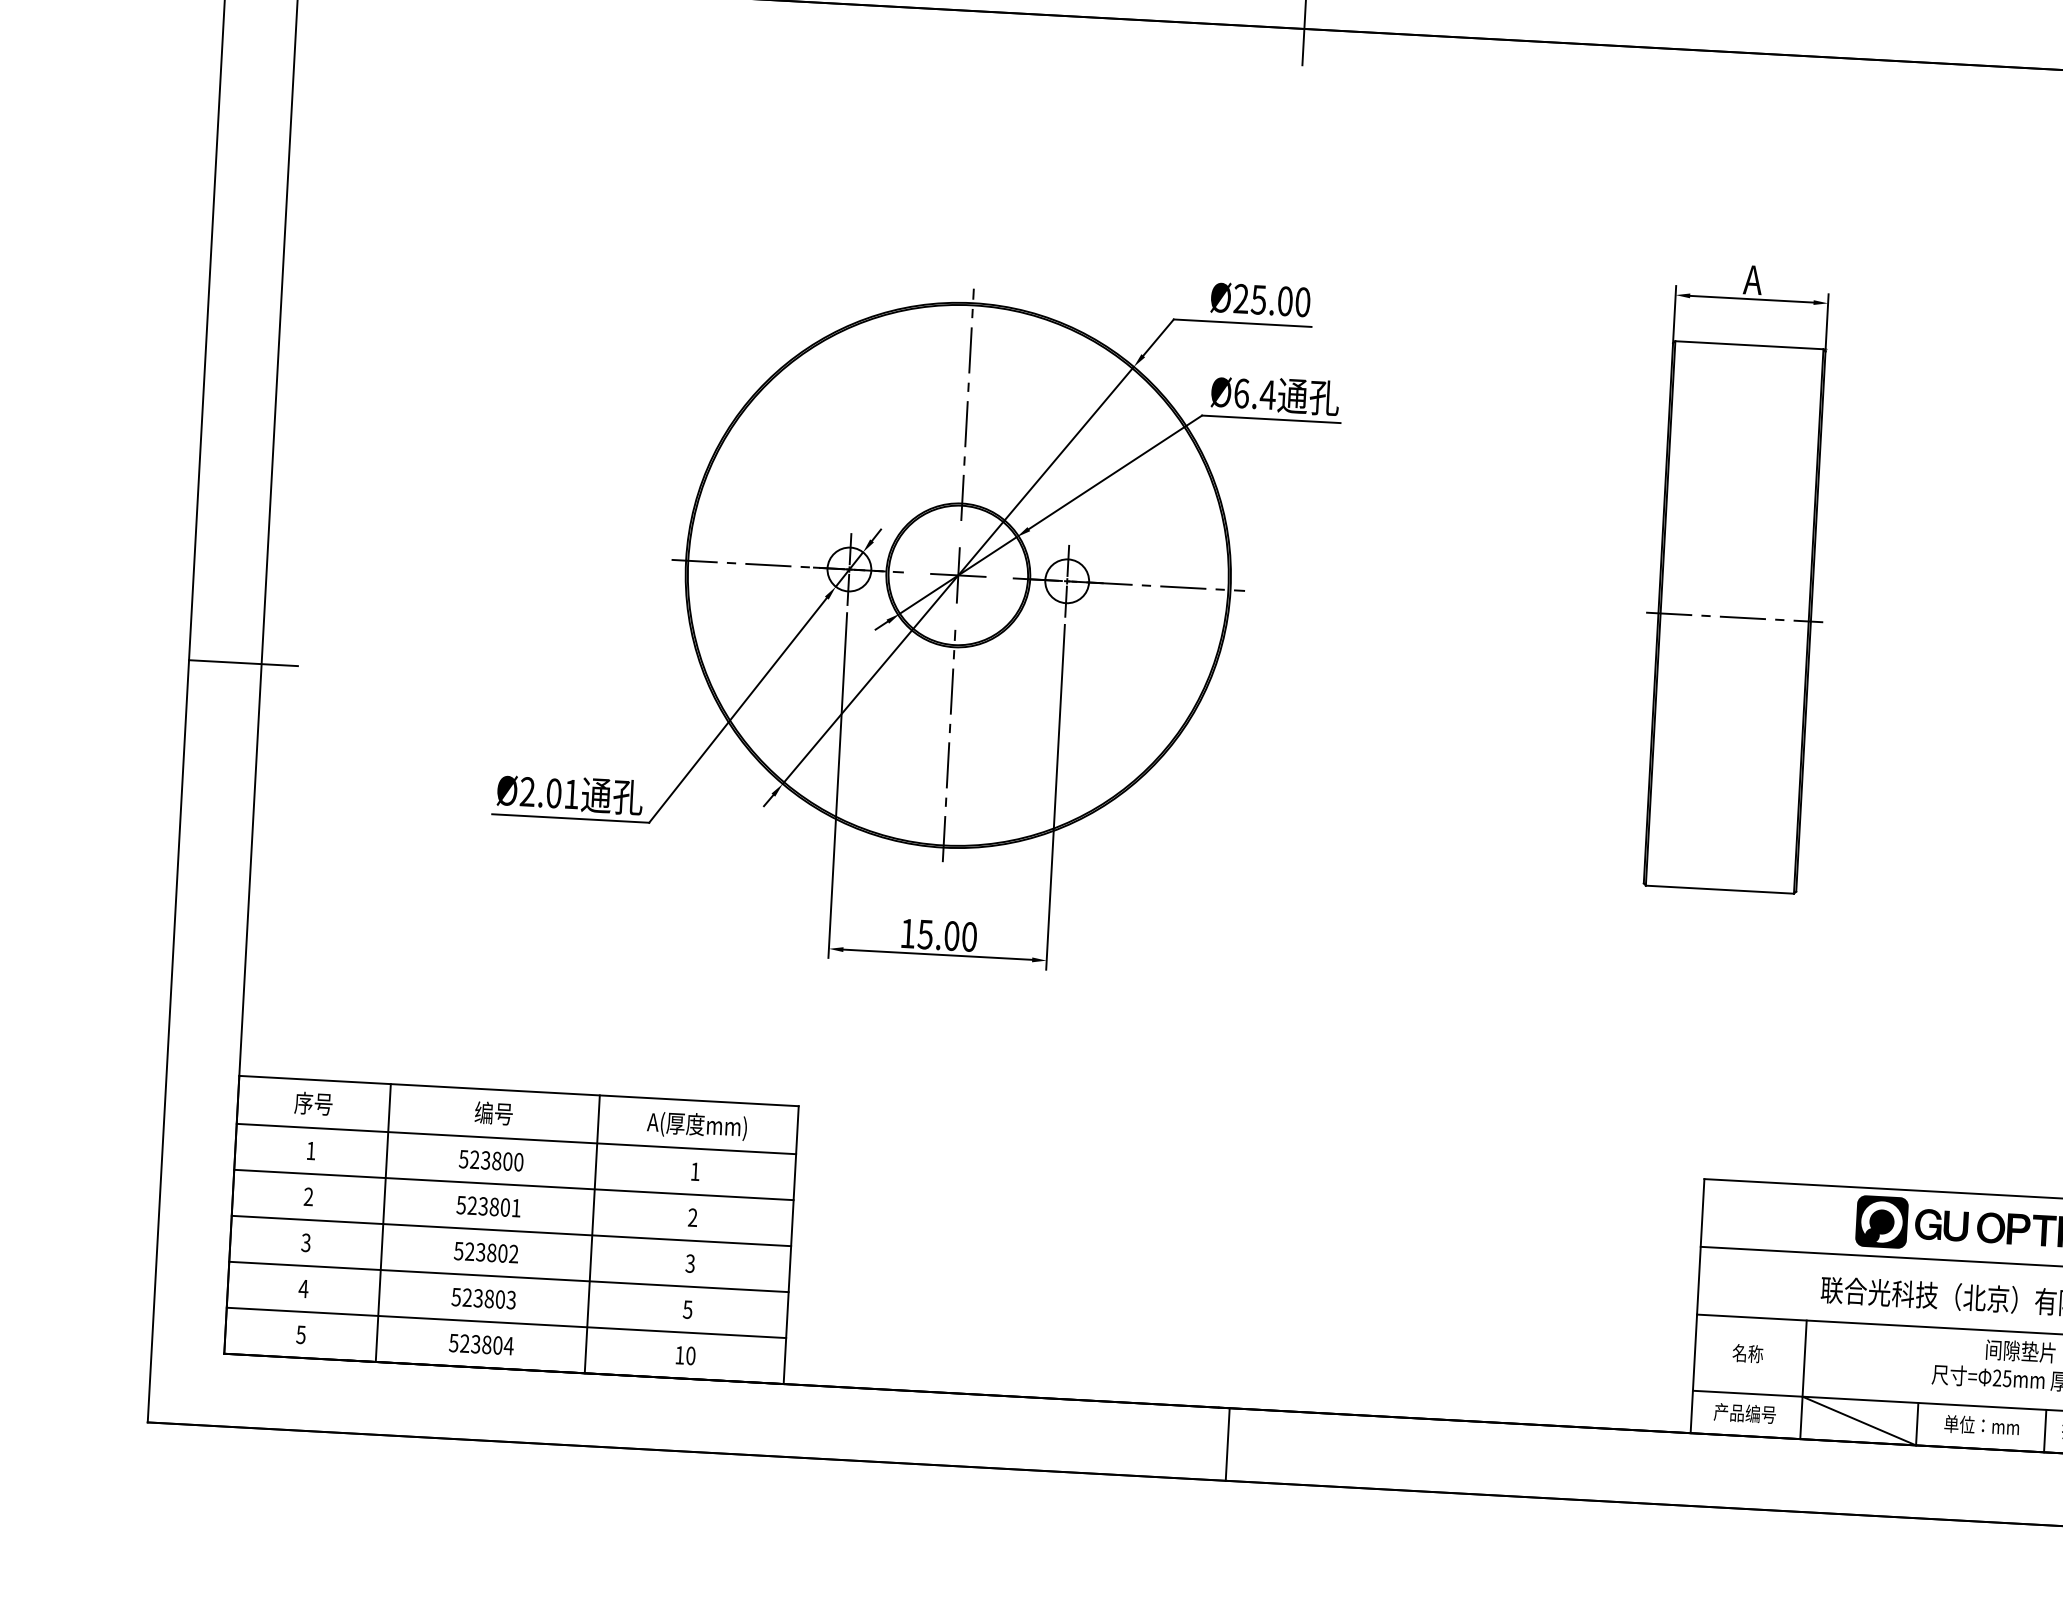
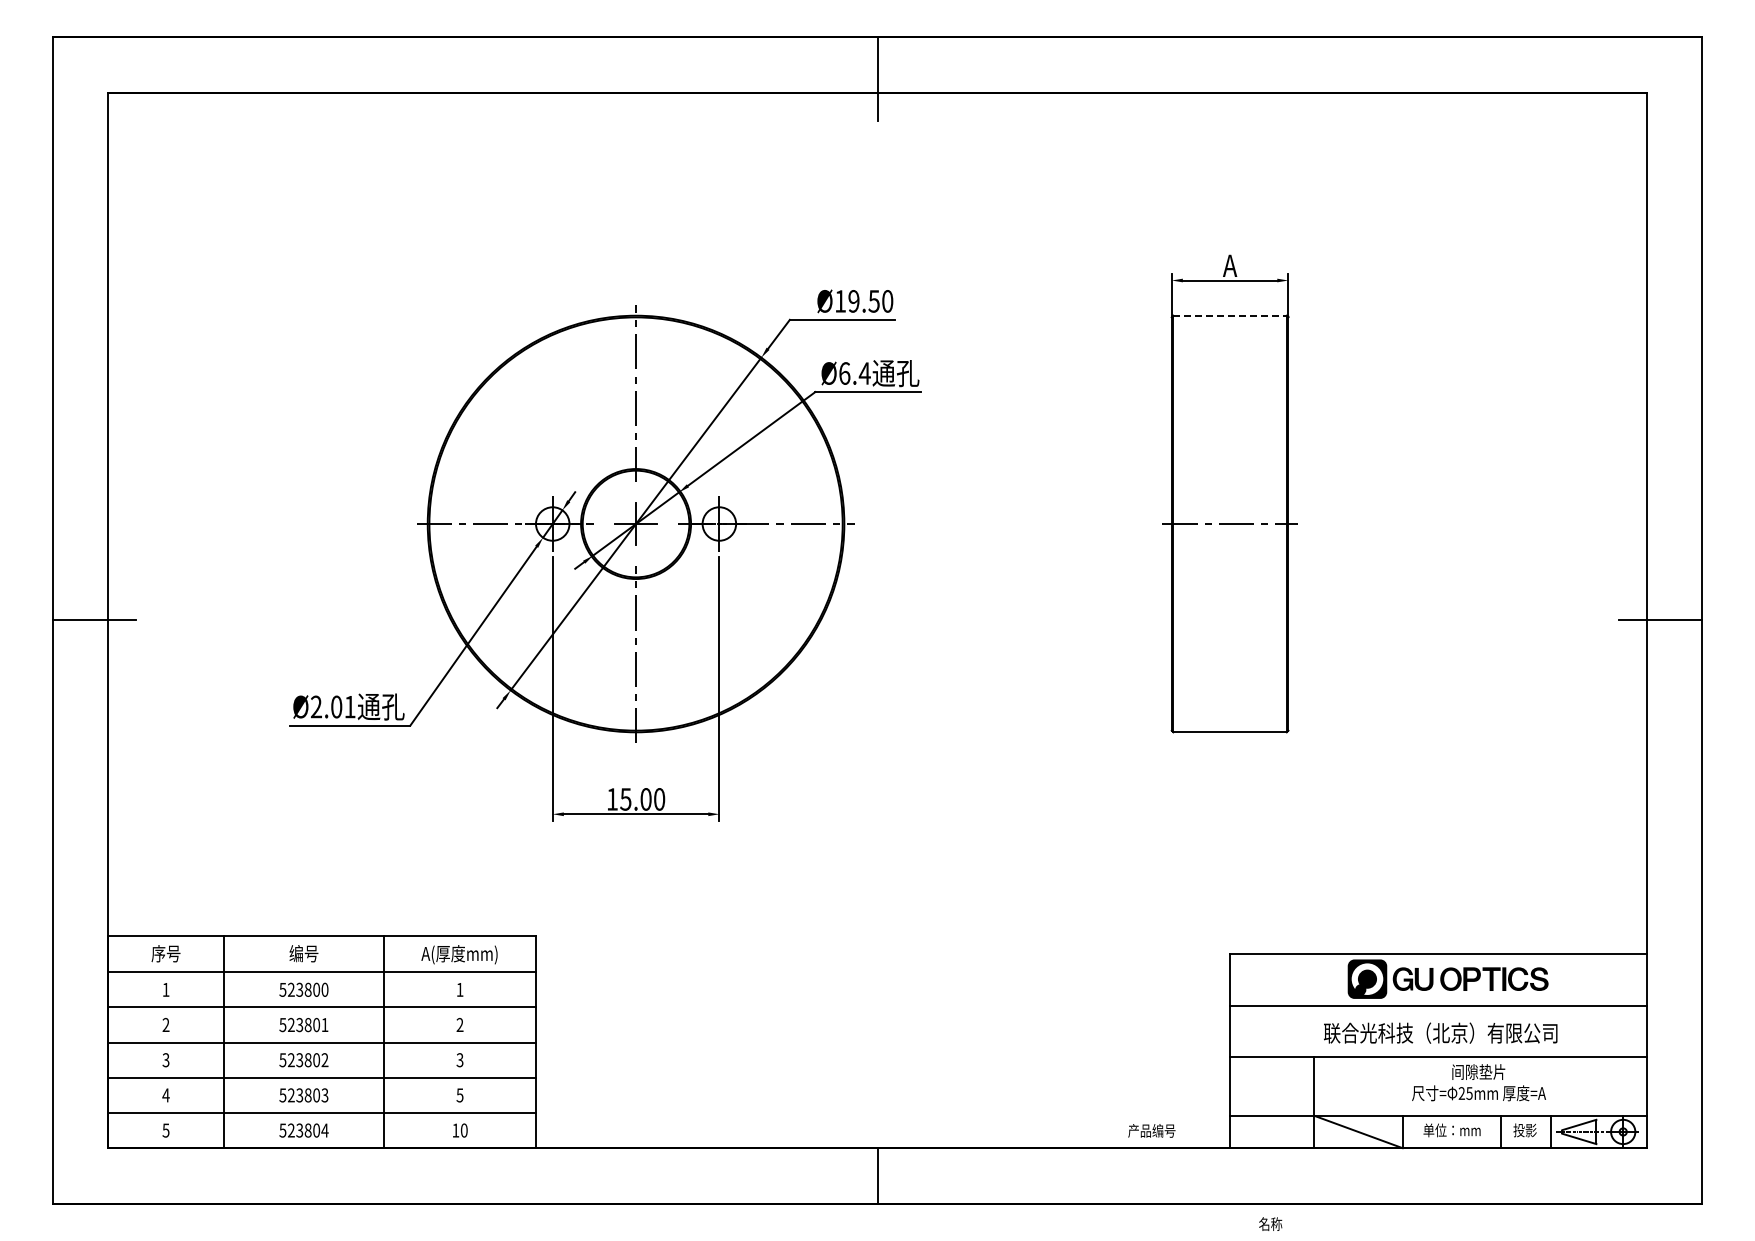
text: (1263, 300) -> (857, 301), Ø25.00 -> Ø19.50
line: (1749, 344) -> (1230, 315), solid -> dashed
text: (1747, 1352) -> (1270, 1223), moved
text: (1744, 1412) -> (1151, 1130), moved

